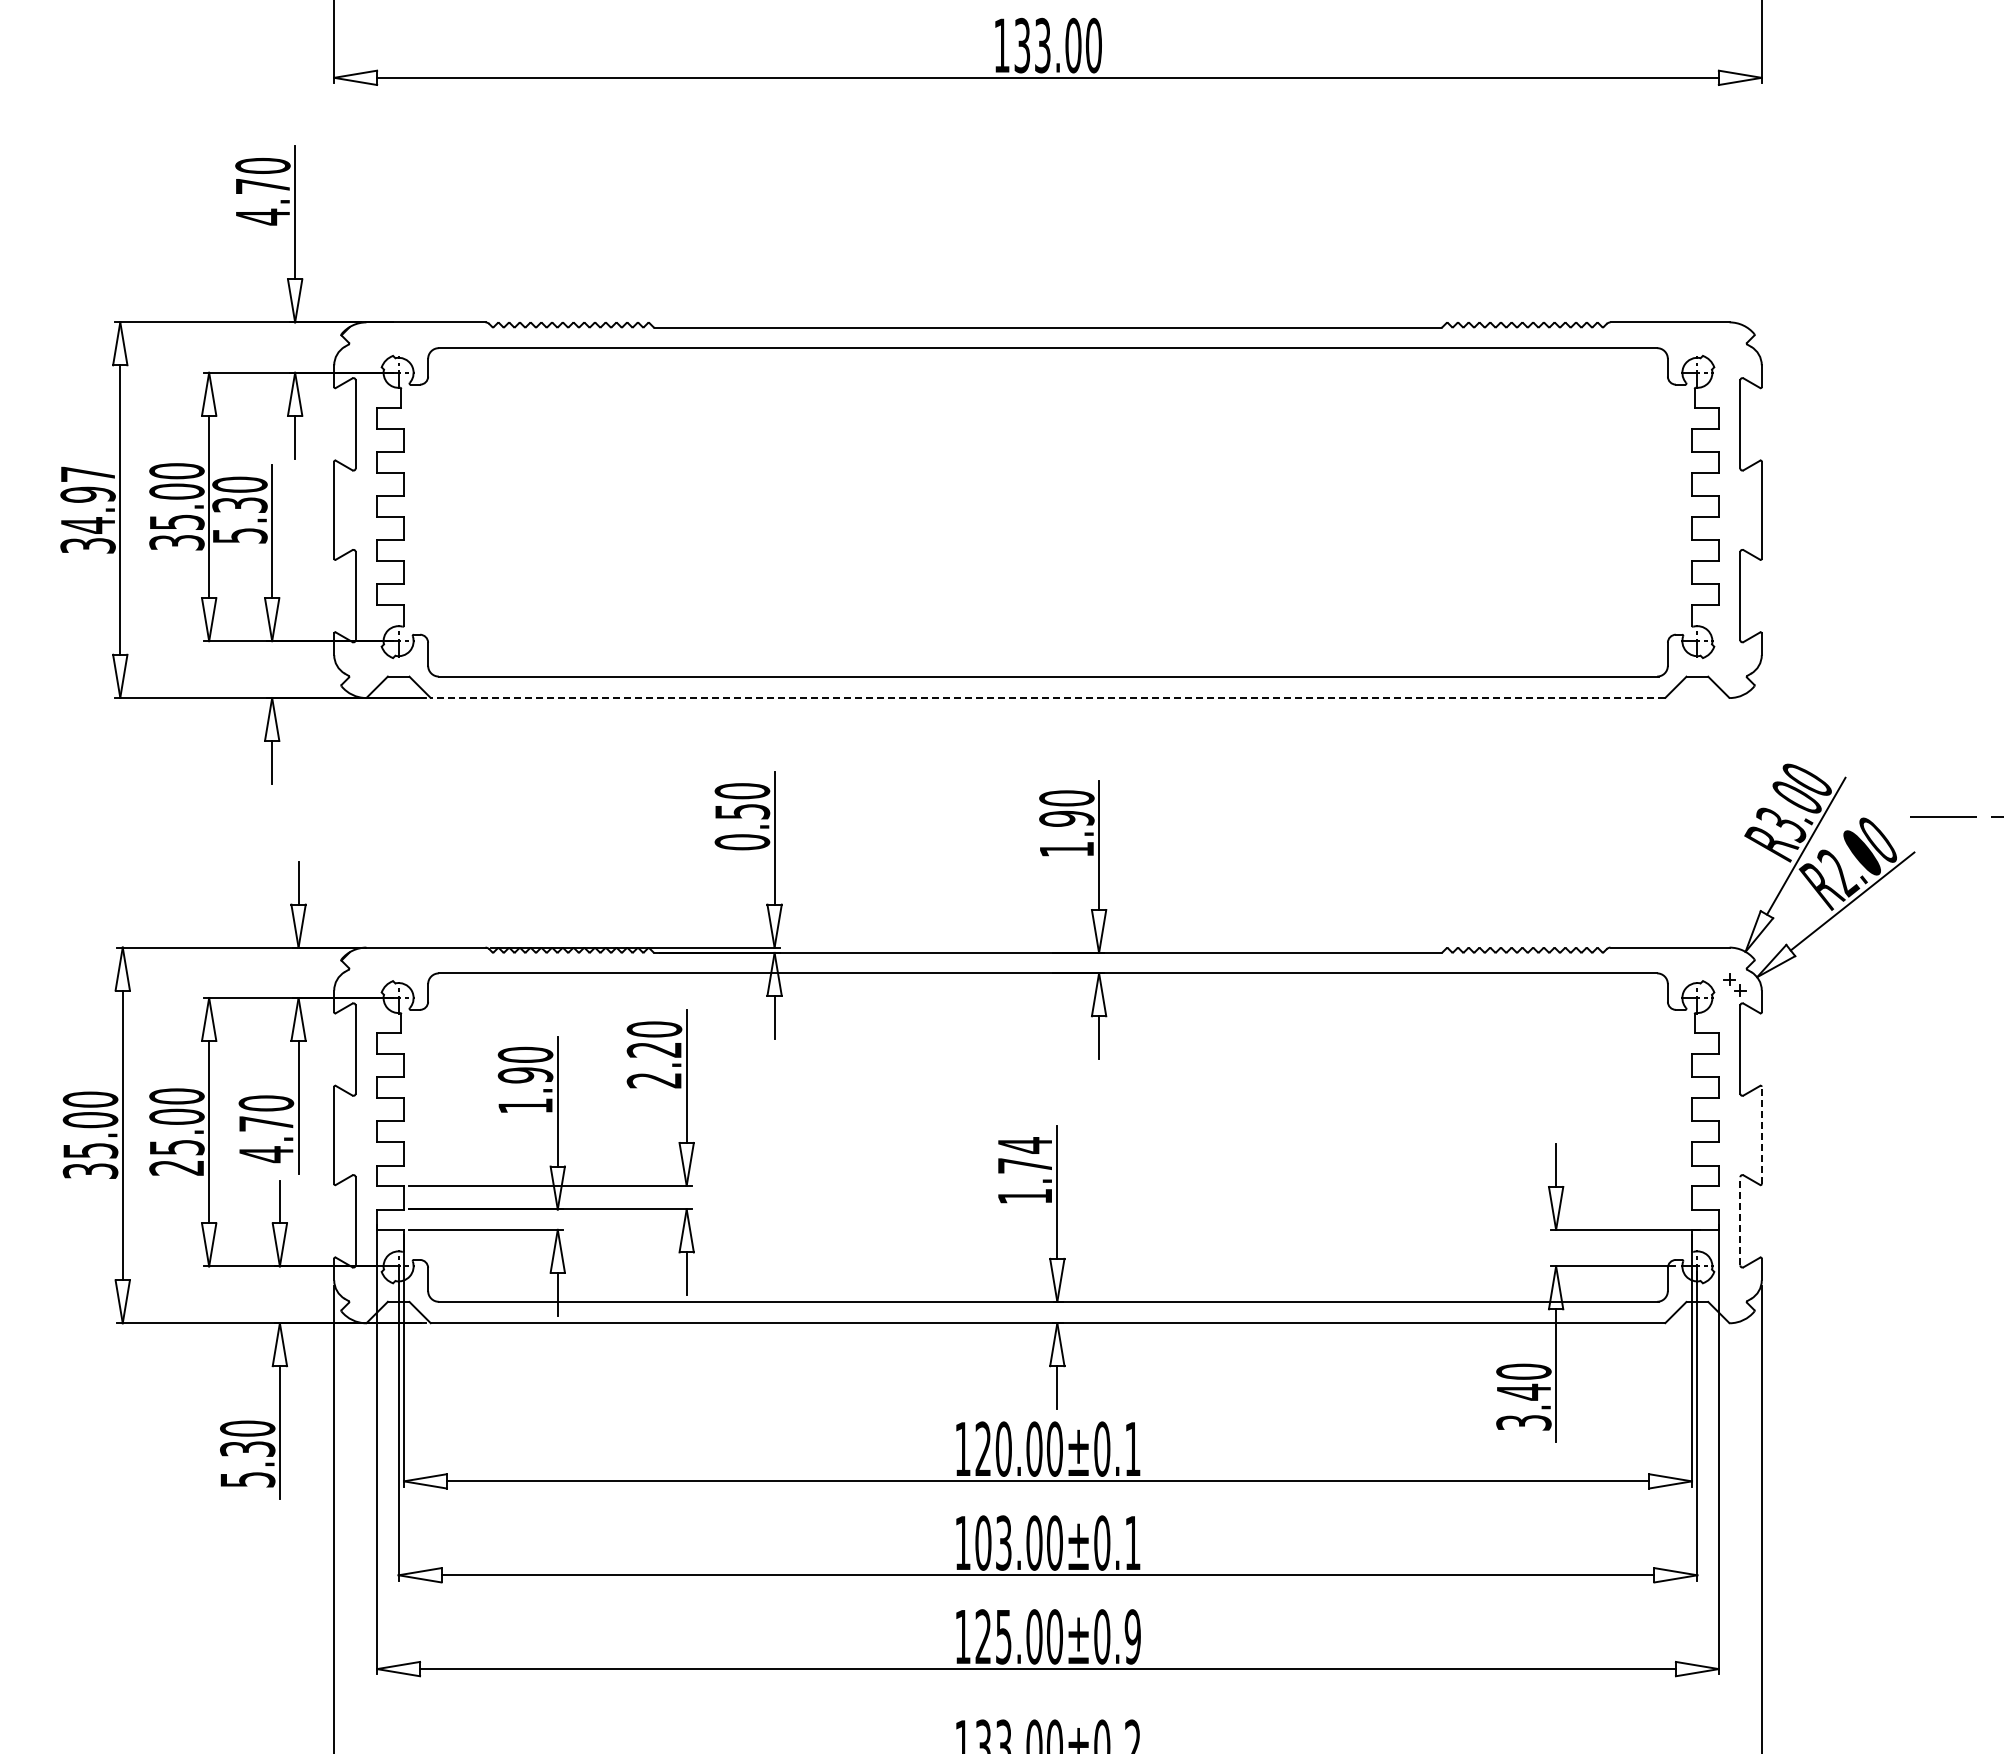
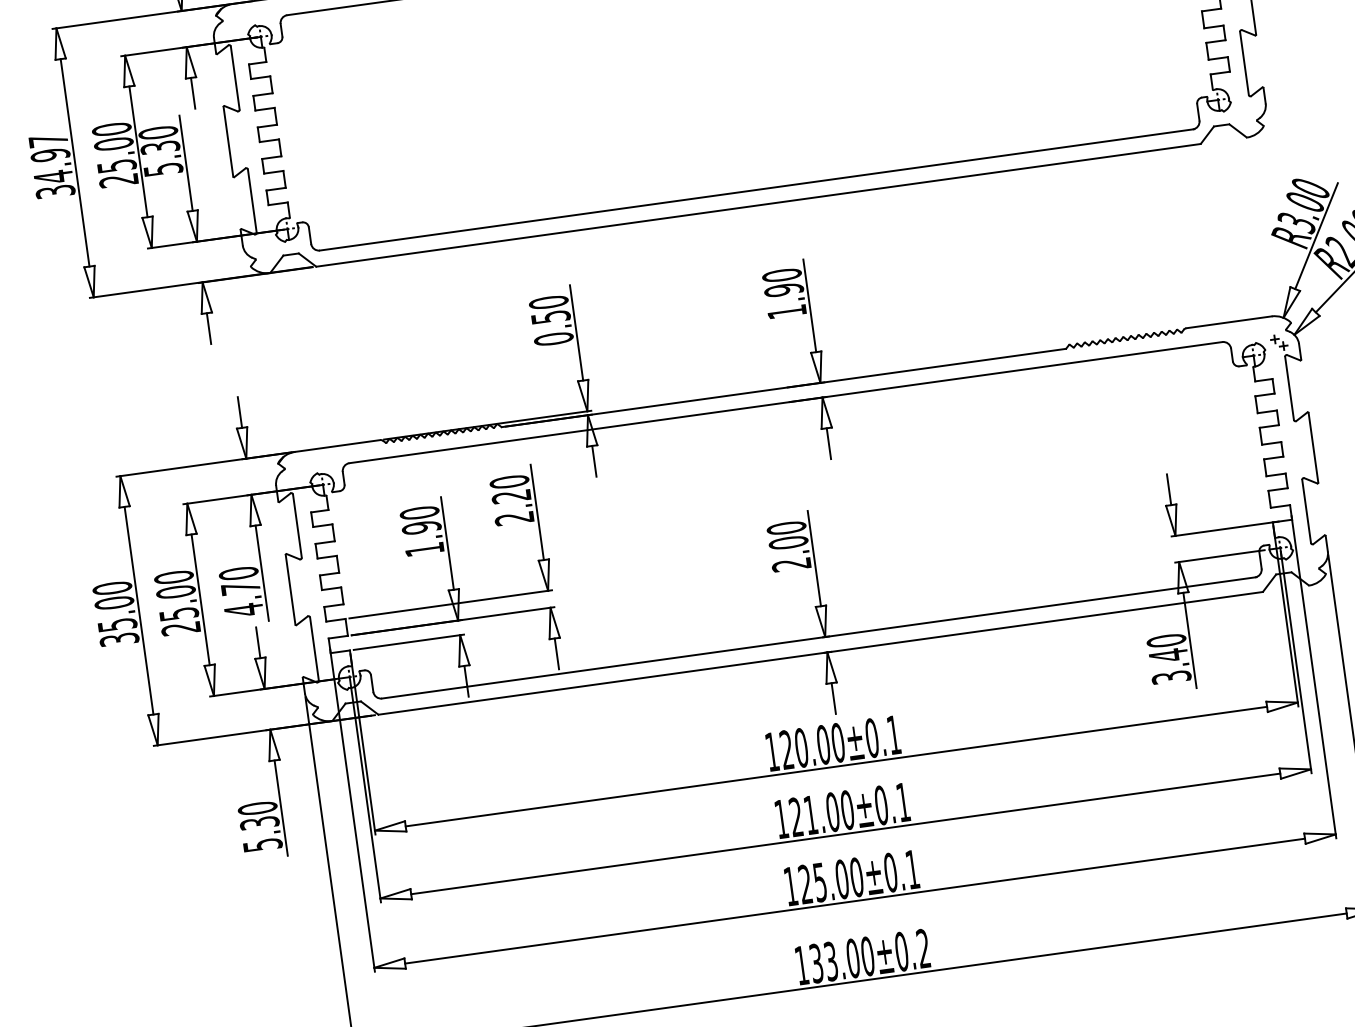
text: (176, 542) -> (118, 180), 35.00 -> 25.00
line: (1048, 698) -> (758, 205), dashed -> solid
line: (1761, 1135) -> (1313, 447), dashed -> solid
text: (1024, 1170) -> (788, 546), 1.74 -> 2.00
line: (1740, 1220) -> (1306, 510), dashed -> solid
text: (993, 1542) -> (803, 815), 103.00±0.1 -> 121.00±0.1
text: (1132, 1636) -> (912, 869), 125.00±0.9 -> 125.00±0.1

